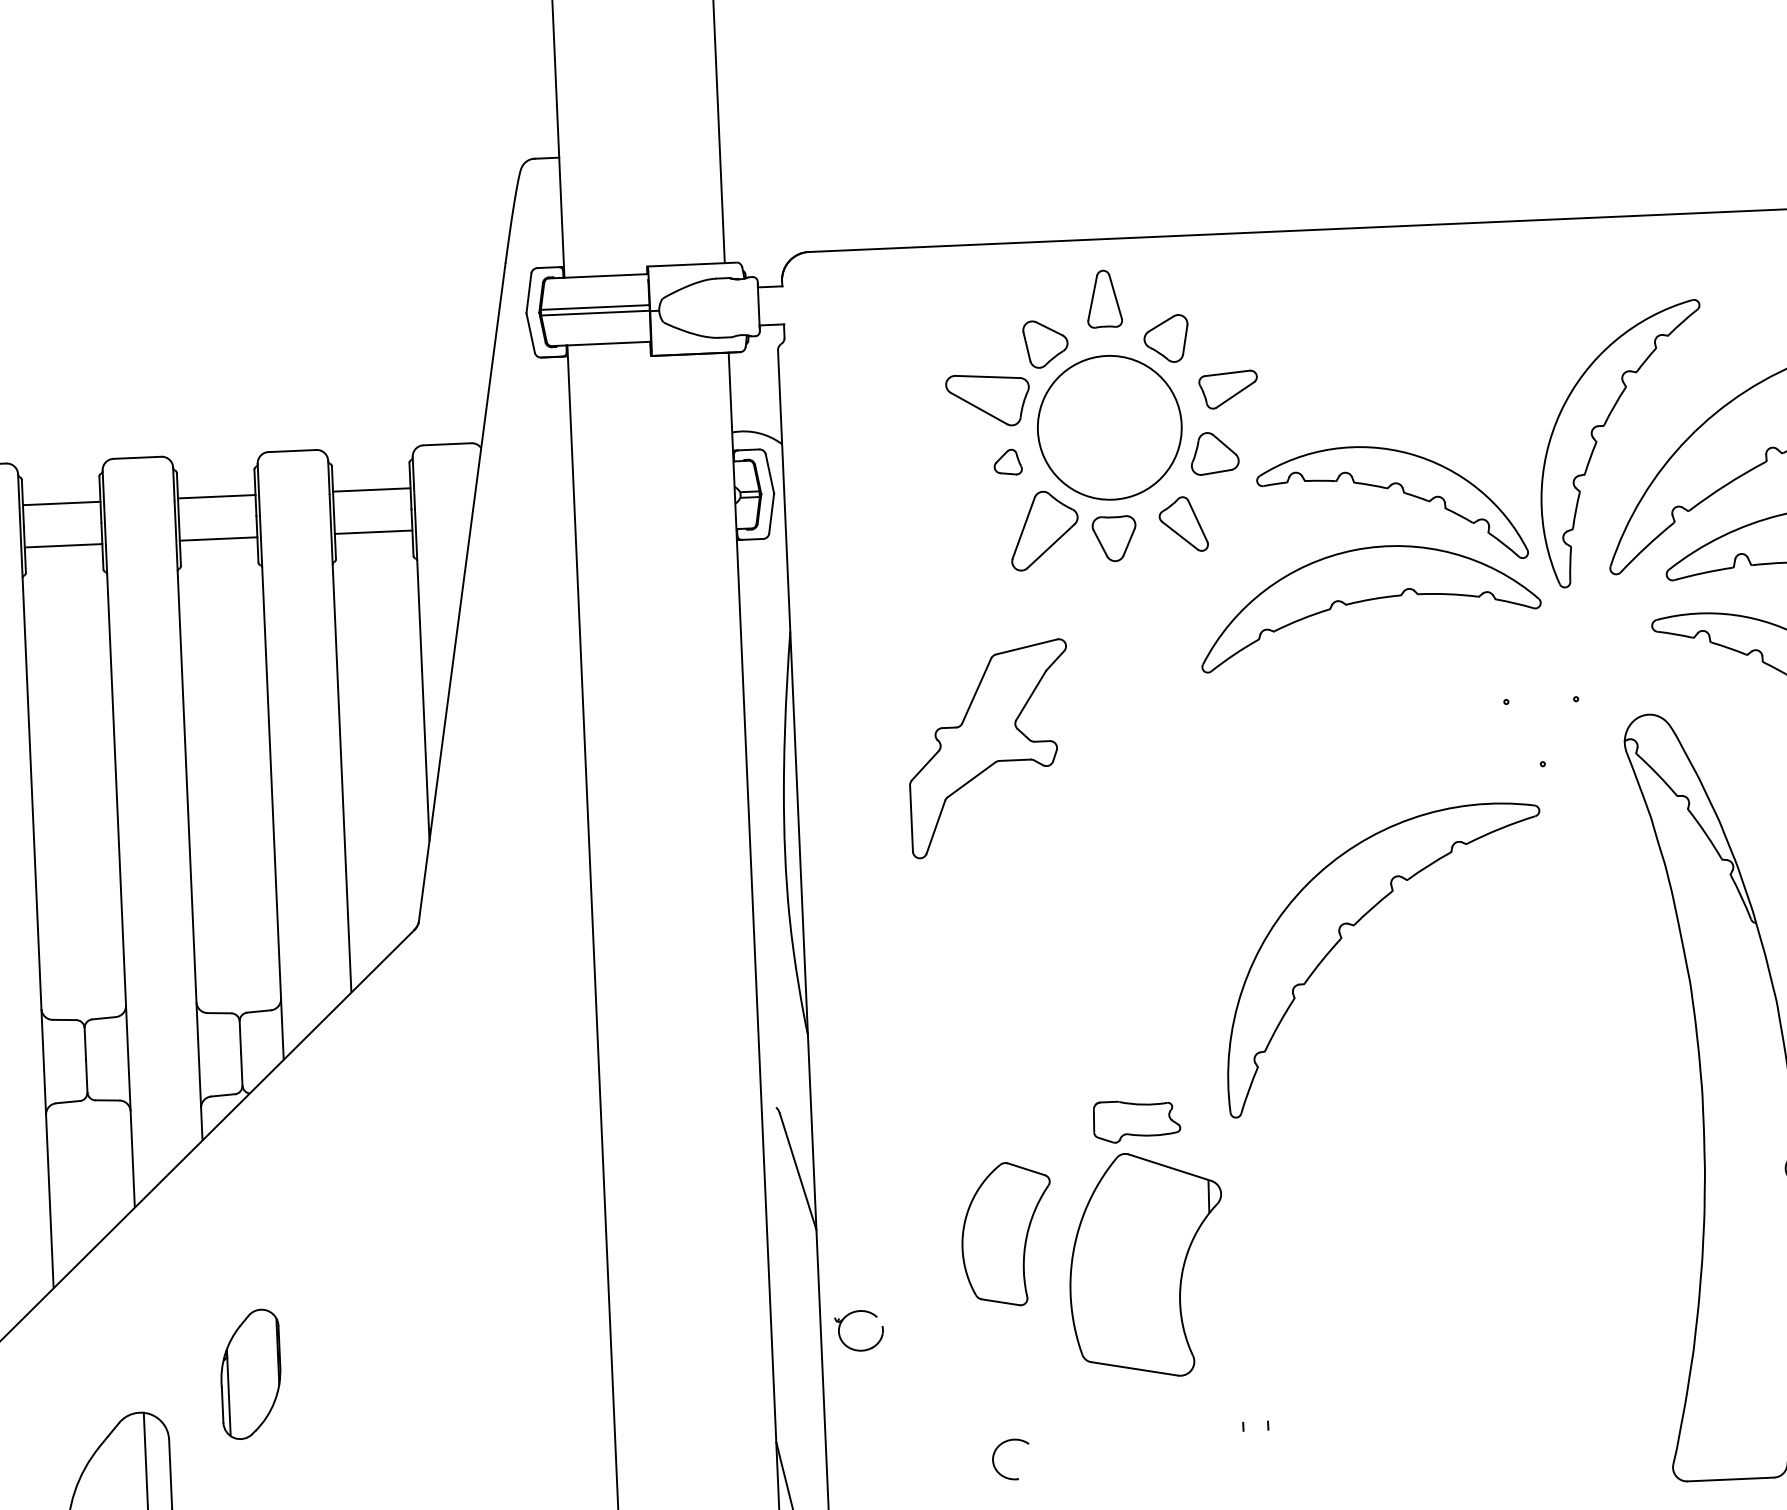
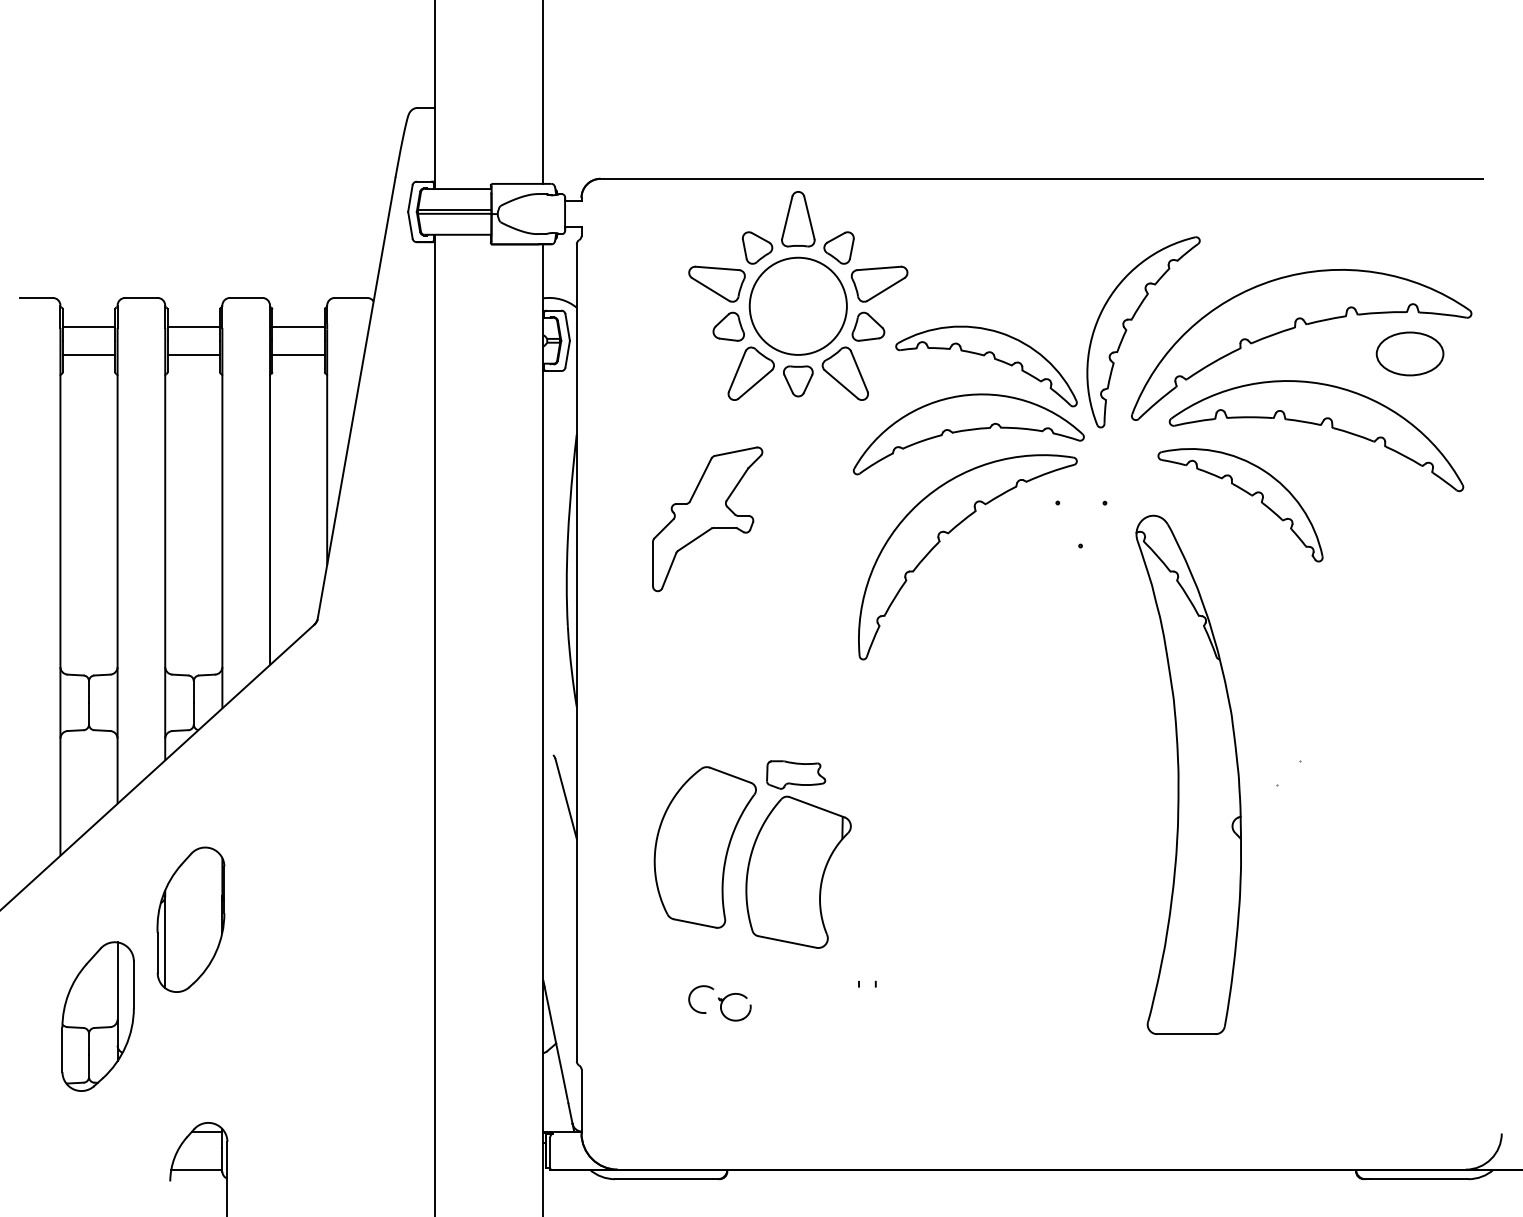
part: (1104, 299) -> (798, 219), size x1.43
part: (1228, 388) -> (879, 283), size x1.43
part: (1007, 462) -> (728, 326), size x1.67
part: (1182, 524) -> (844, 373), size x1.43
part: (1354, 927) -> (948, 534), moved
part: (1005, 1234) -> (704, 847), size x1.67
part: (850, 1346) -> (728, 1017), moved
part: (250, 1374) -> (190, 919), size x1.67

